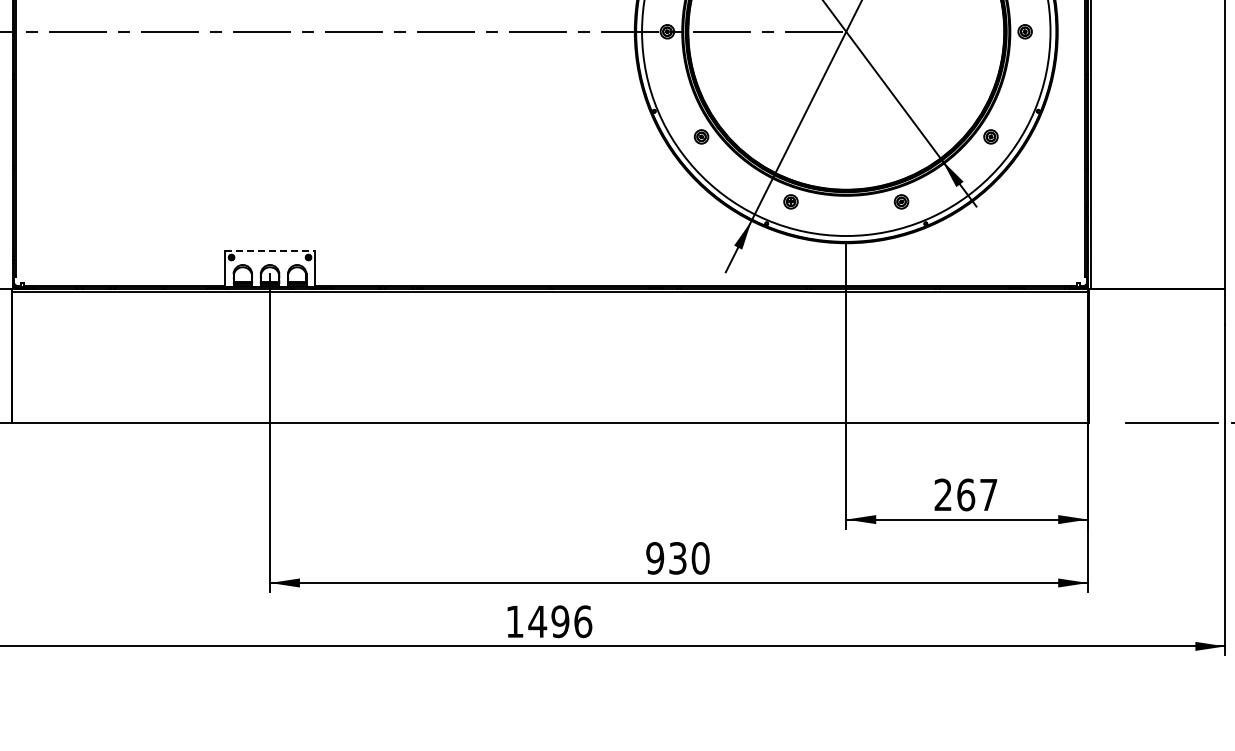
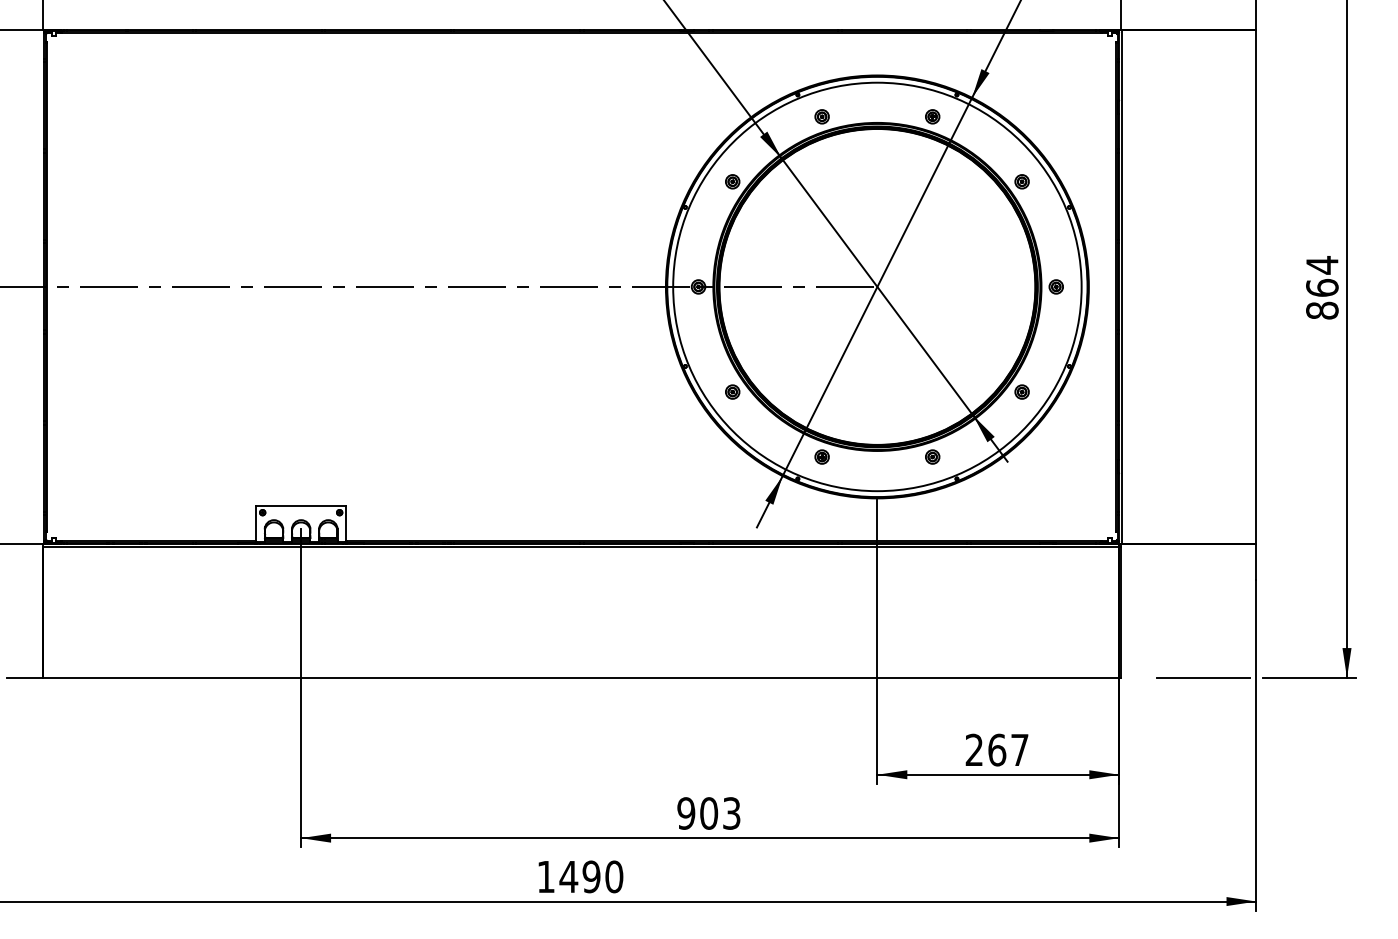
line: (270, 250) -> (301, 505), dashed -> solid
text: (689, 558) -> (720, 813), 930 -> 903
text: (583, 621) -> (614, 876), 1496 -> 1490

